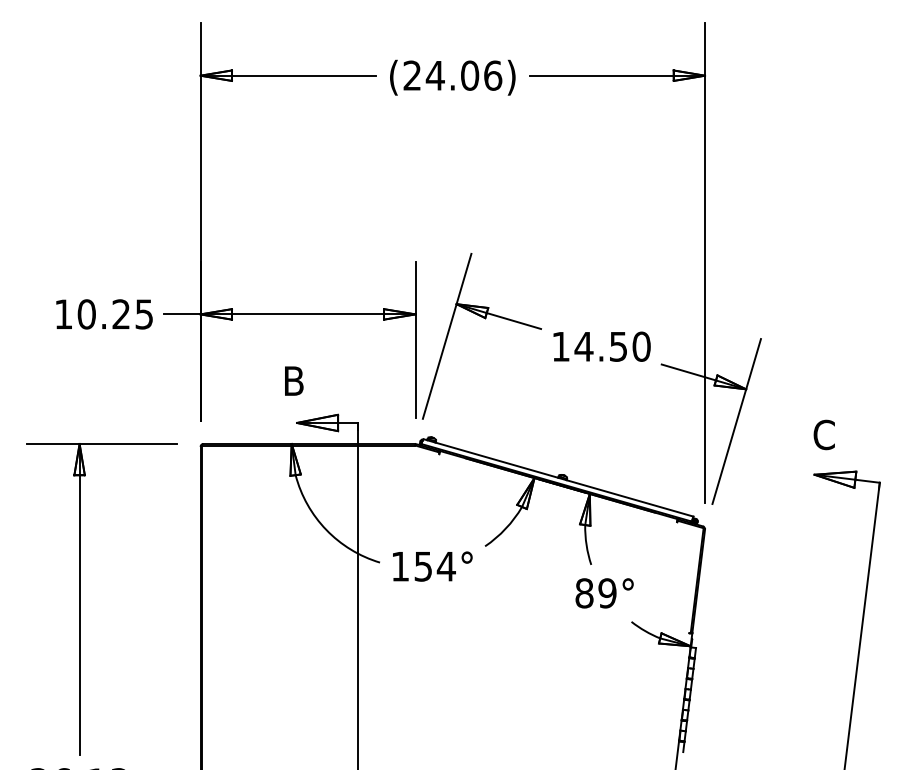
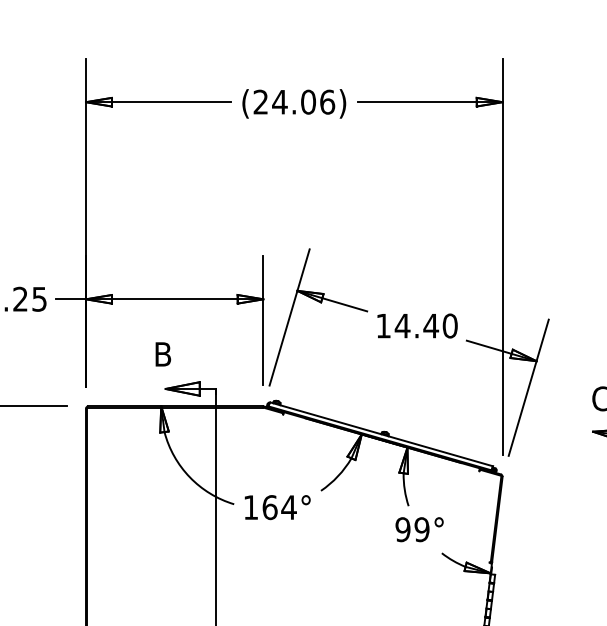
text: (618, 346) -> (431, 325), 14.50 -> 14.40
text: (423, 566) -> (270, 507), 154° -> 164°
text: (584, 593) -> (403, 529), 89° -> 99°

